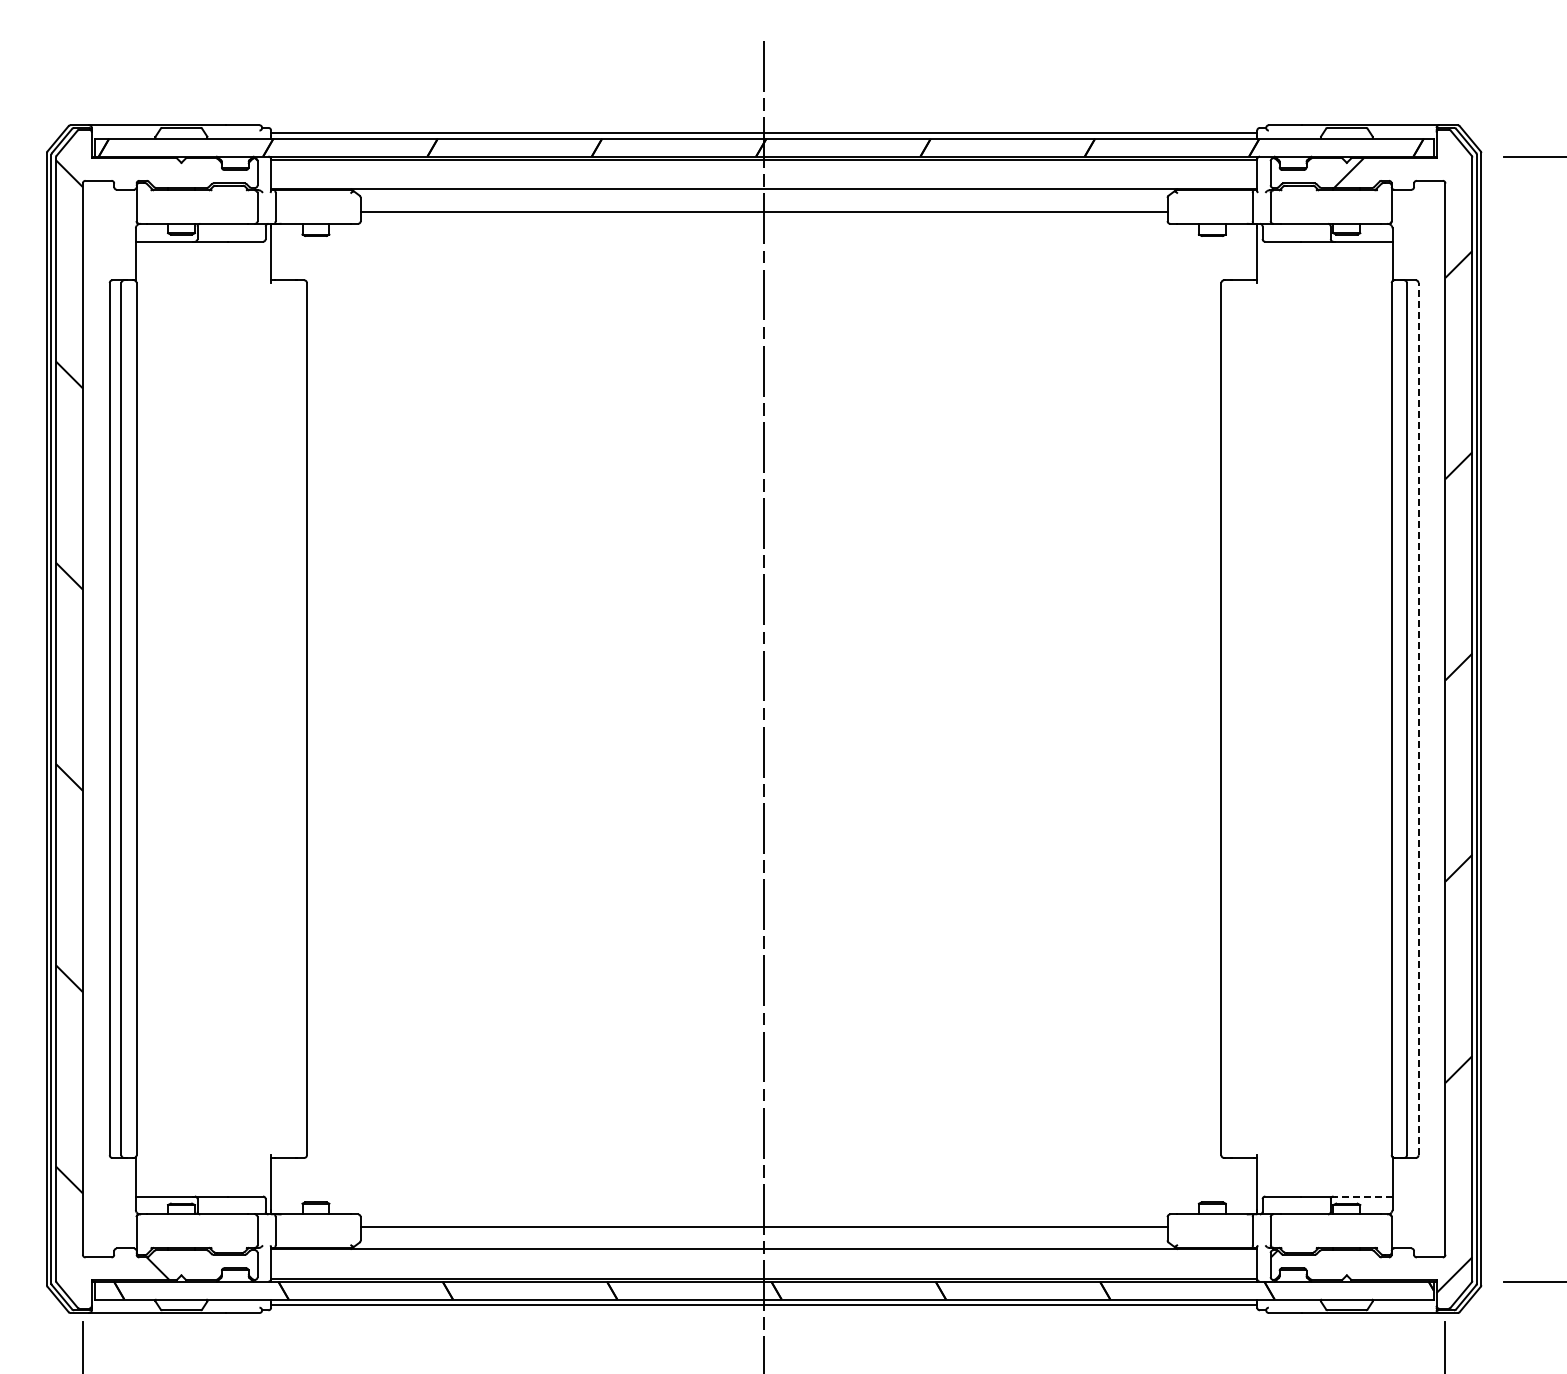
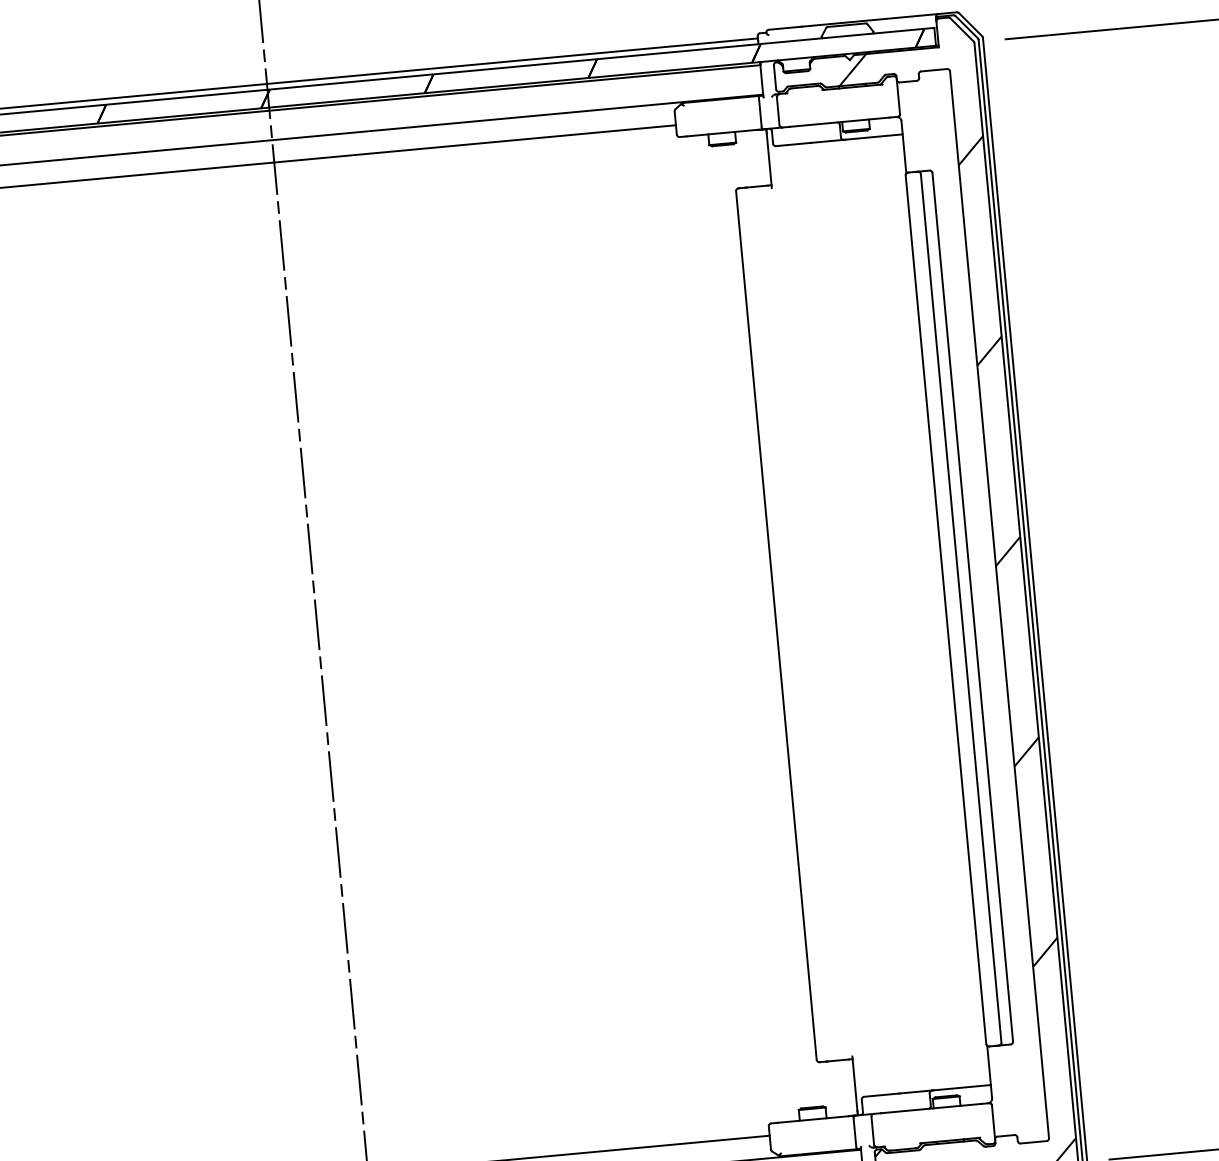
line: (1418, 718) -> (972, 606), dashed -> solid
line: (1363, 1196) -> (962, 1087), dashed -> solid

